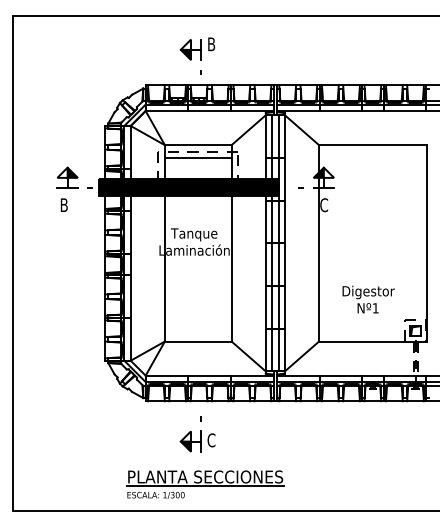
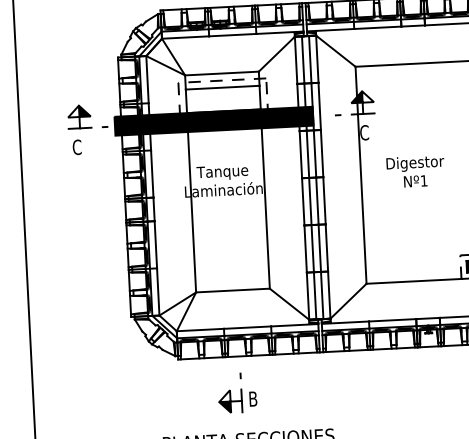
text: (64, 205) -> (77, 147), B -> C
text: (368, 299) -> (415, 171), moved
text: (211, 440) -> (253, 399), C -> B

